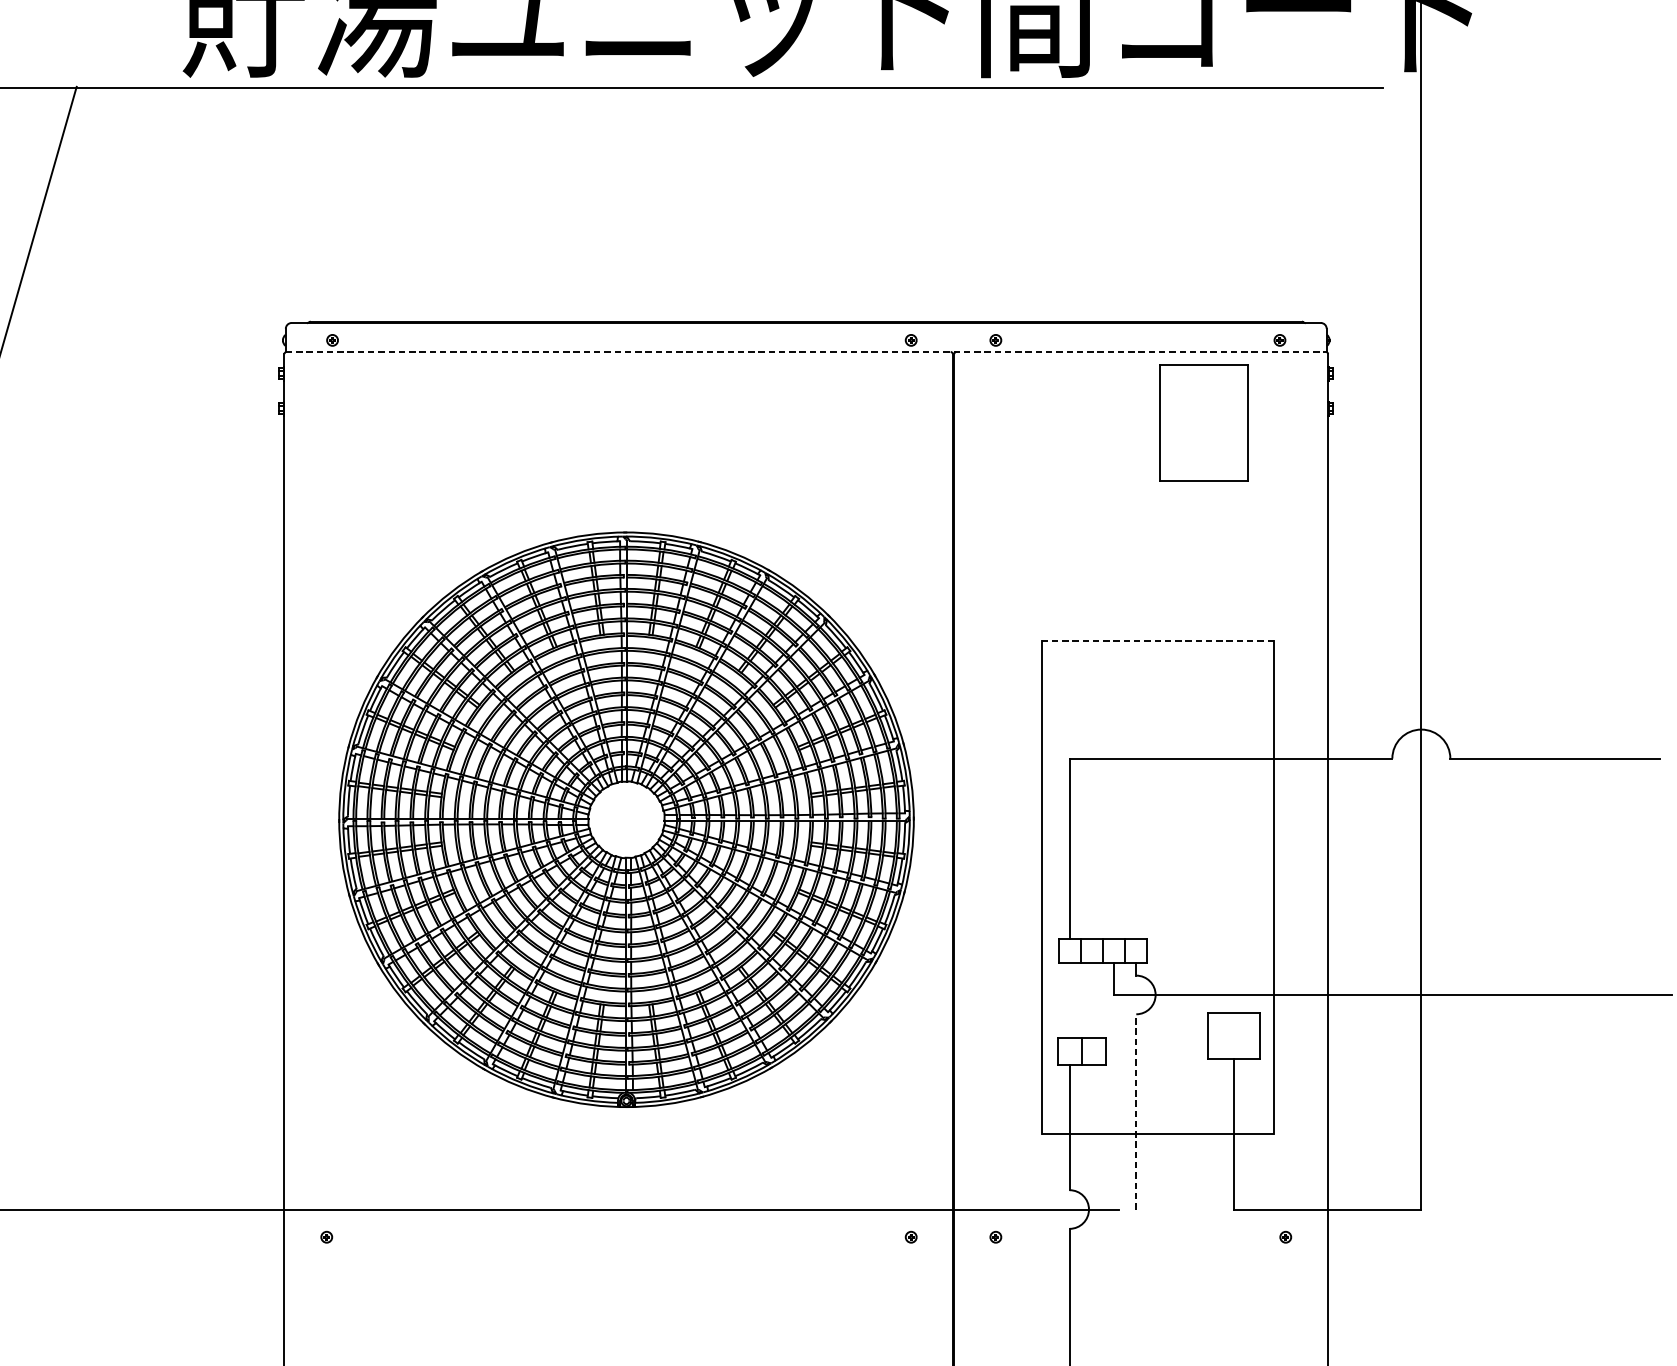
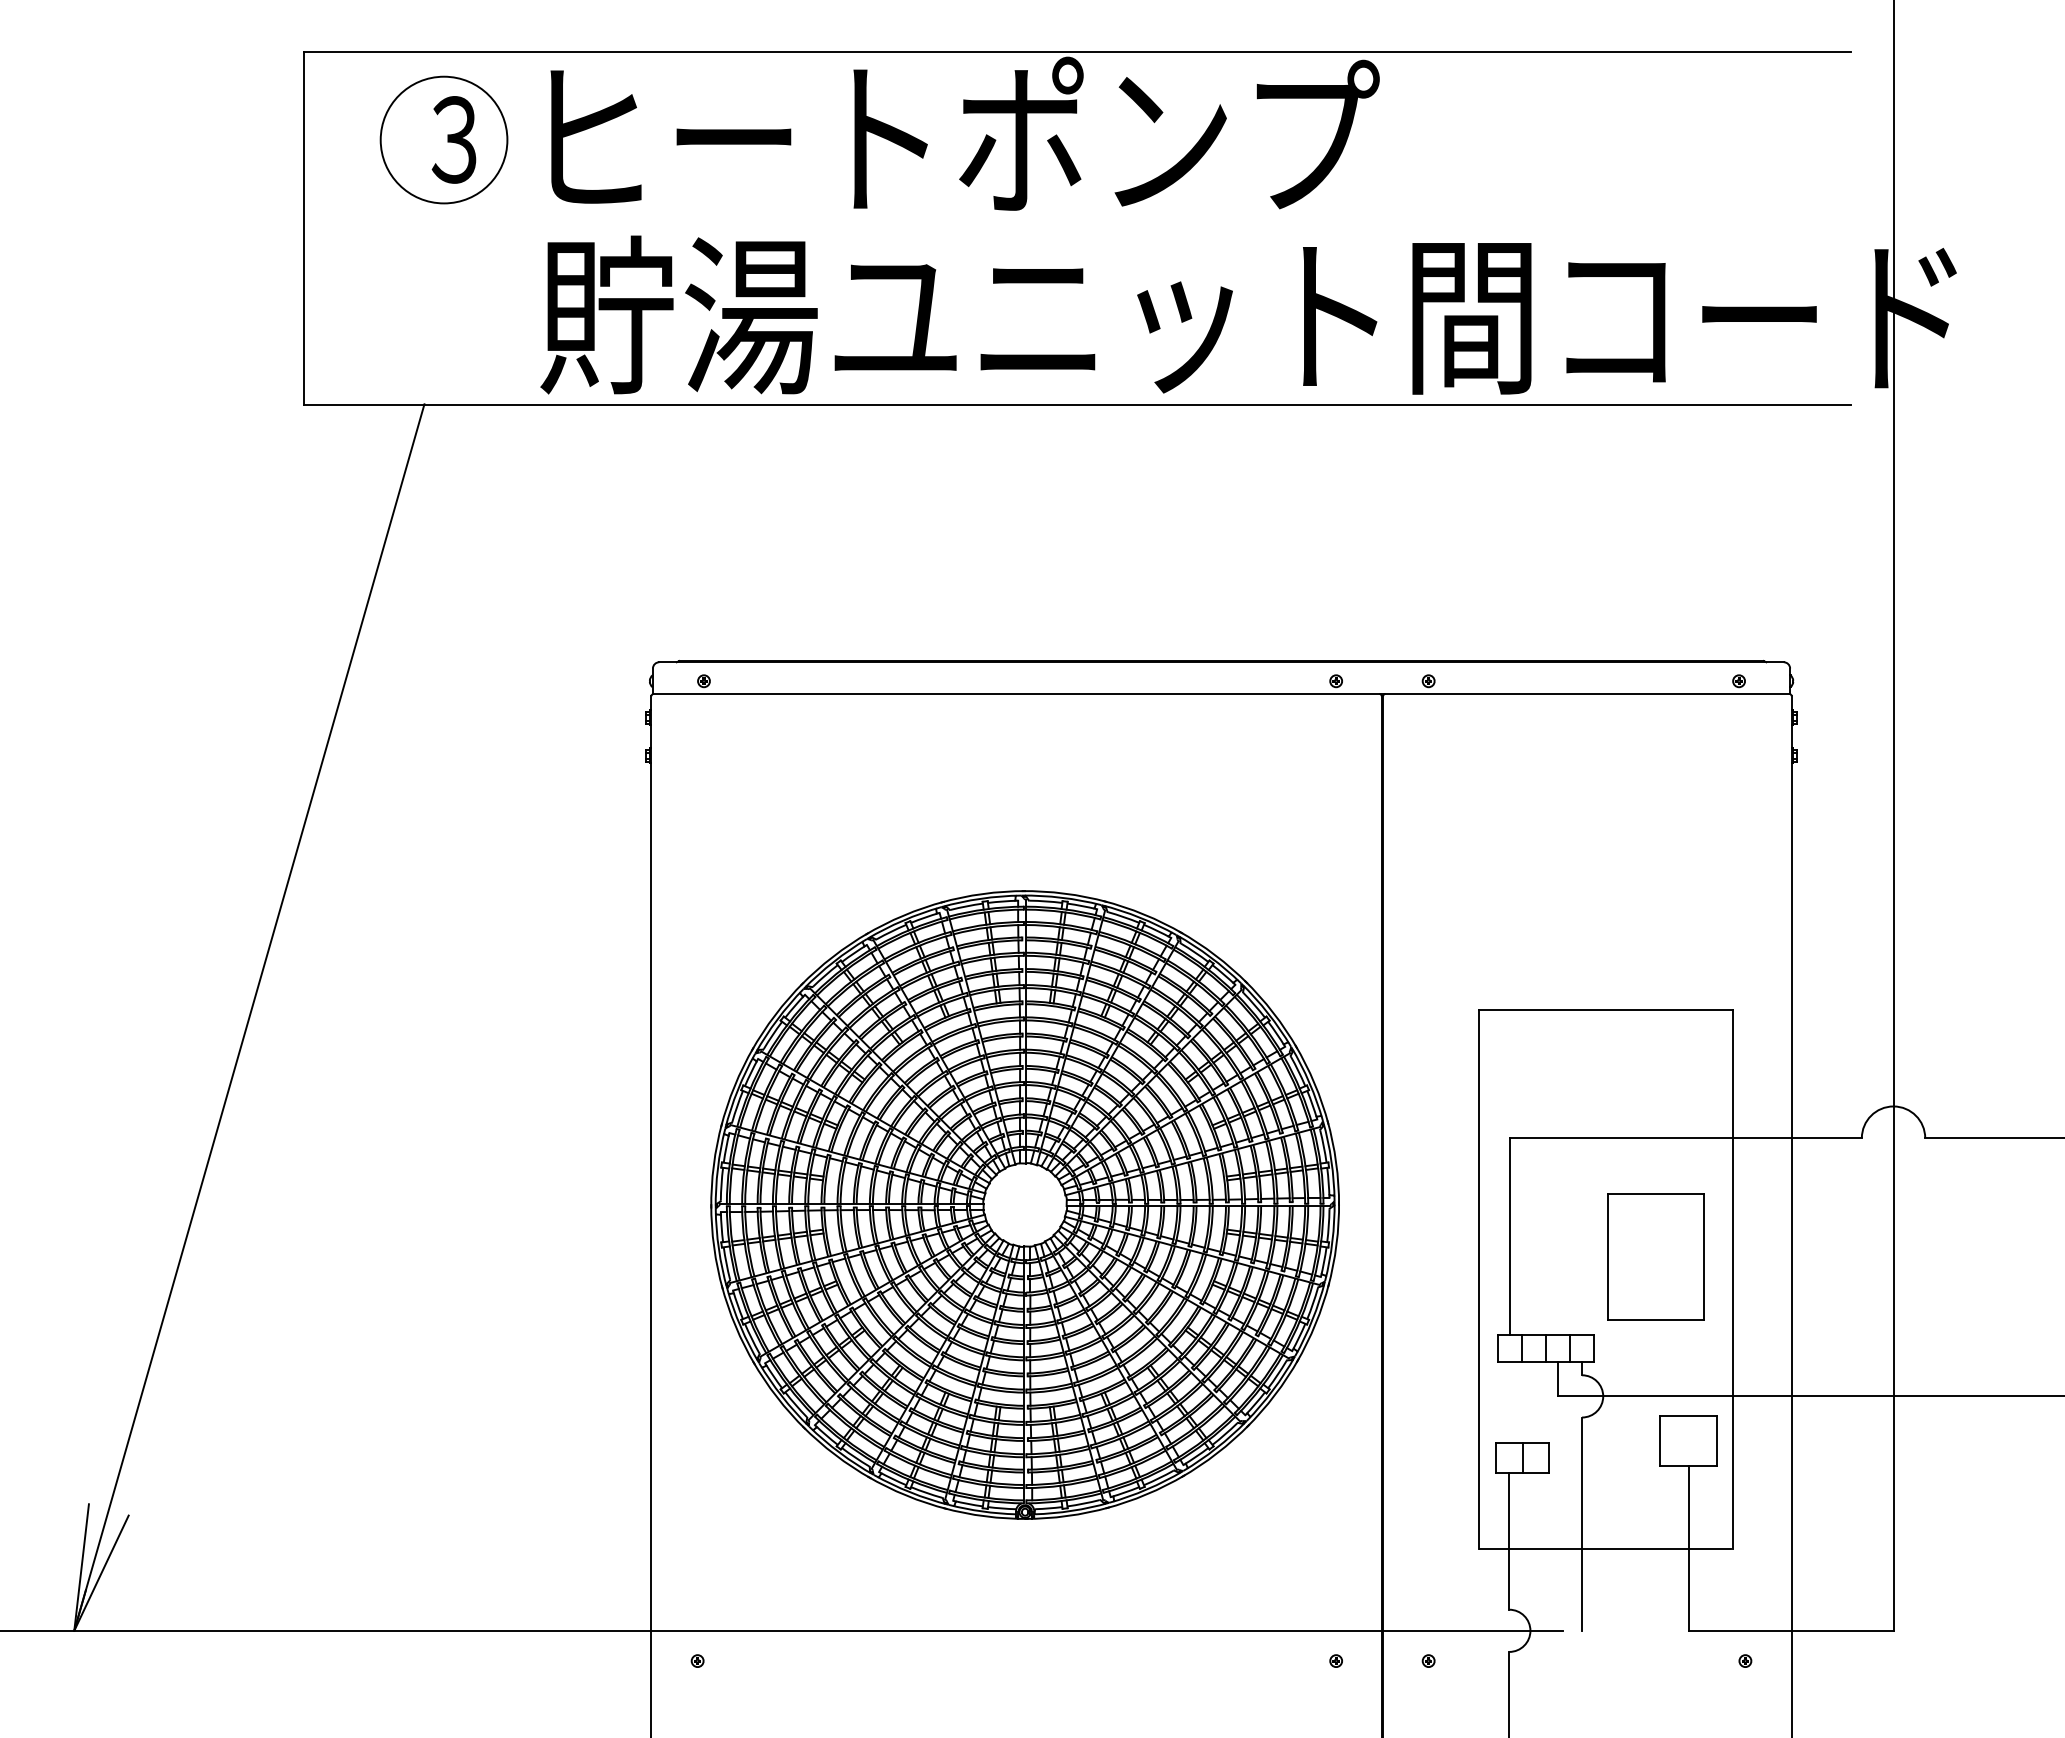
line: (806, 351) -> (1221, 693), dashed -> solid
part: (1203, 422) -> (1655, 1256), moved
line: (1157, 641) -> (1605, 1010), dashed -> solid
line: (1136, 1112) -> (1582, 1524), dashed -> solid

